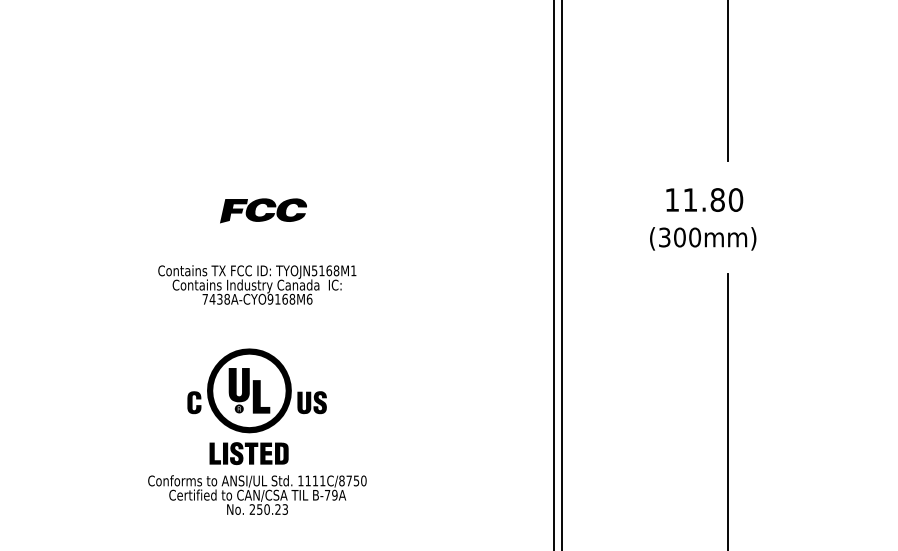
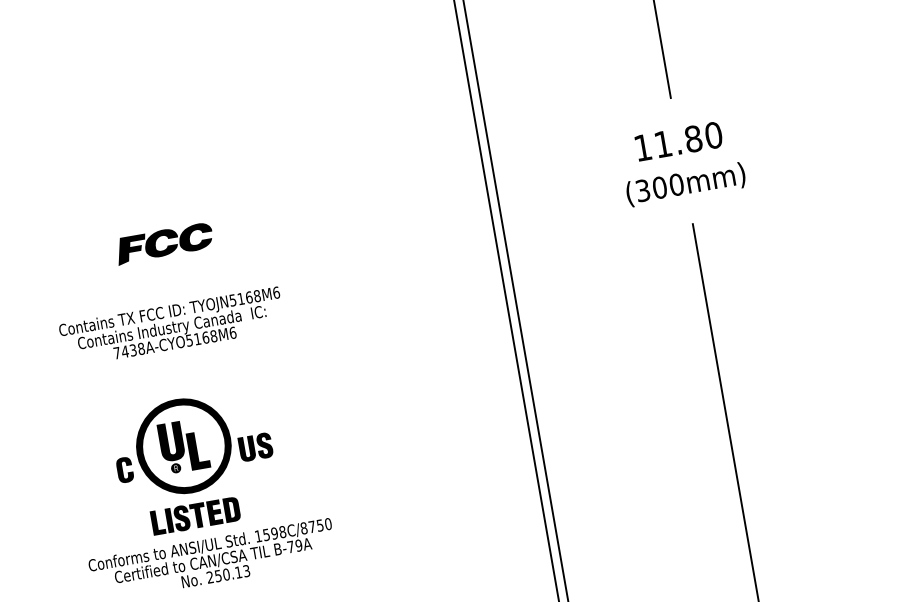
text: (704, 199) -> (678, 140), moved
text: (703, 238) -> (686, 184), moved
text: (353, 270) -> (276, 292), TYOJN5168M1 -> TYOJN5168M6
text: (270, 298) -> (189, 339), 7438A-CYO9168M6 -> 7438A-CYO5168M6
text: (315, 480) -> (274, 532), 1111C/8750 -> 1598C/8750
text: (277, 509) -> (238, 572), 250.23 -> 250.13

